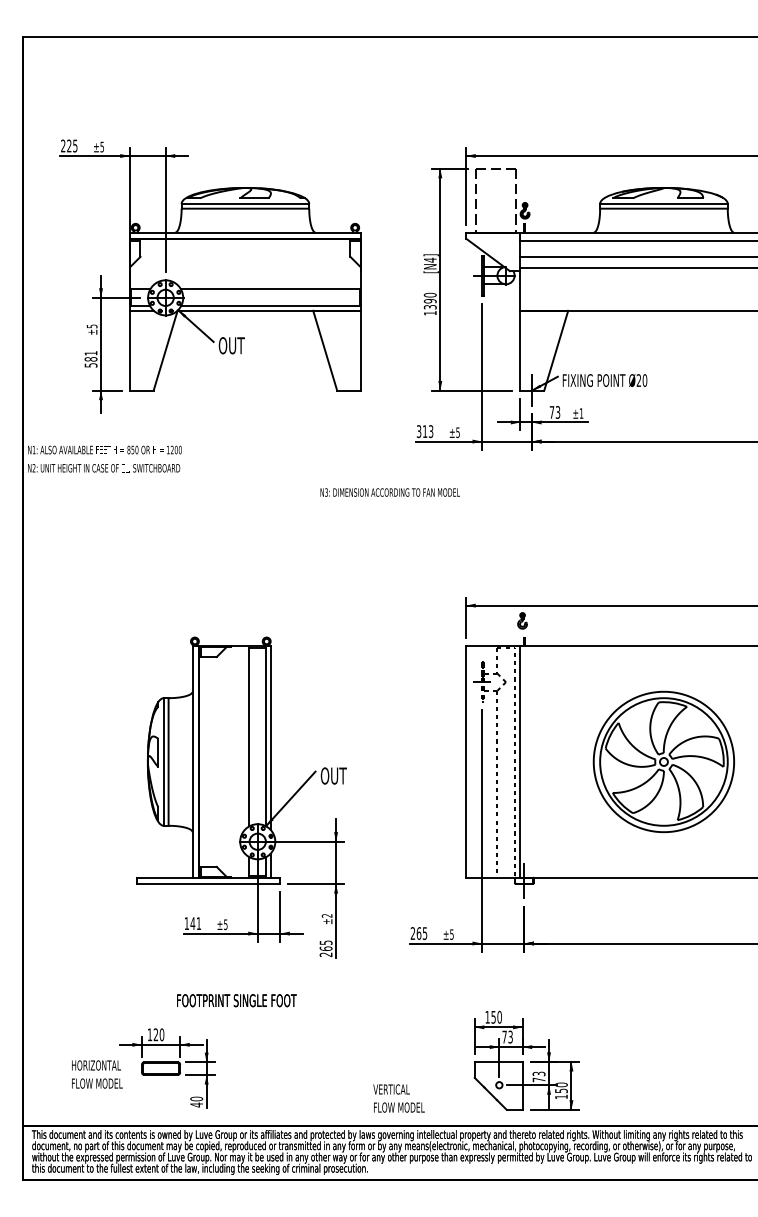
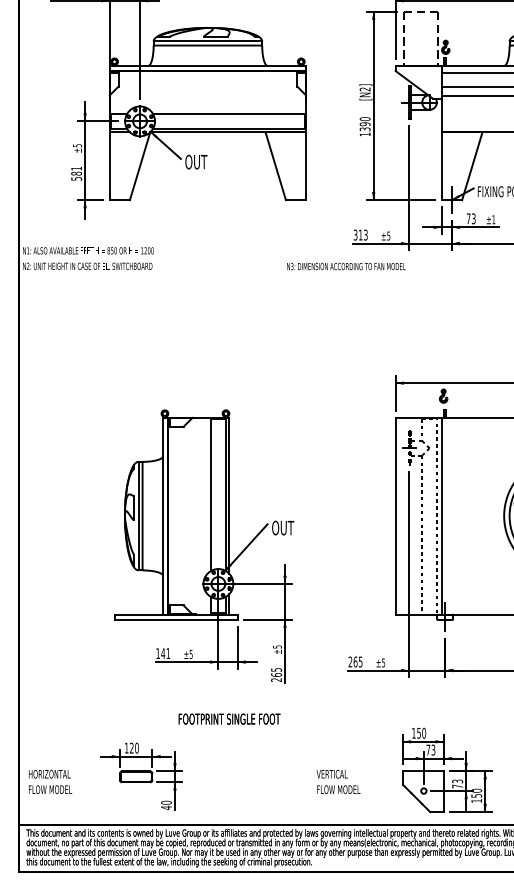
text: (429, 259) -> (364, 88), [N4] -> [N2]
text: (389, 492) -> (345, 266), moved
text: (326, 915) -> (276, 646), ±2 -> ±5
text: (236, 1000) -> (229, 718), moved
text: (97, 1074) -> (50, 781), moved
text: (398, 1098) -> (338, 781), moved

